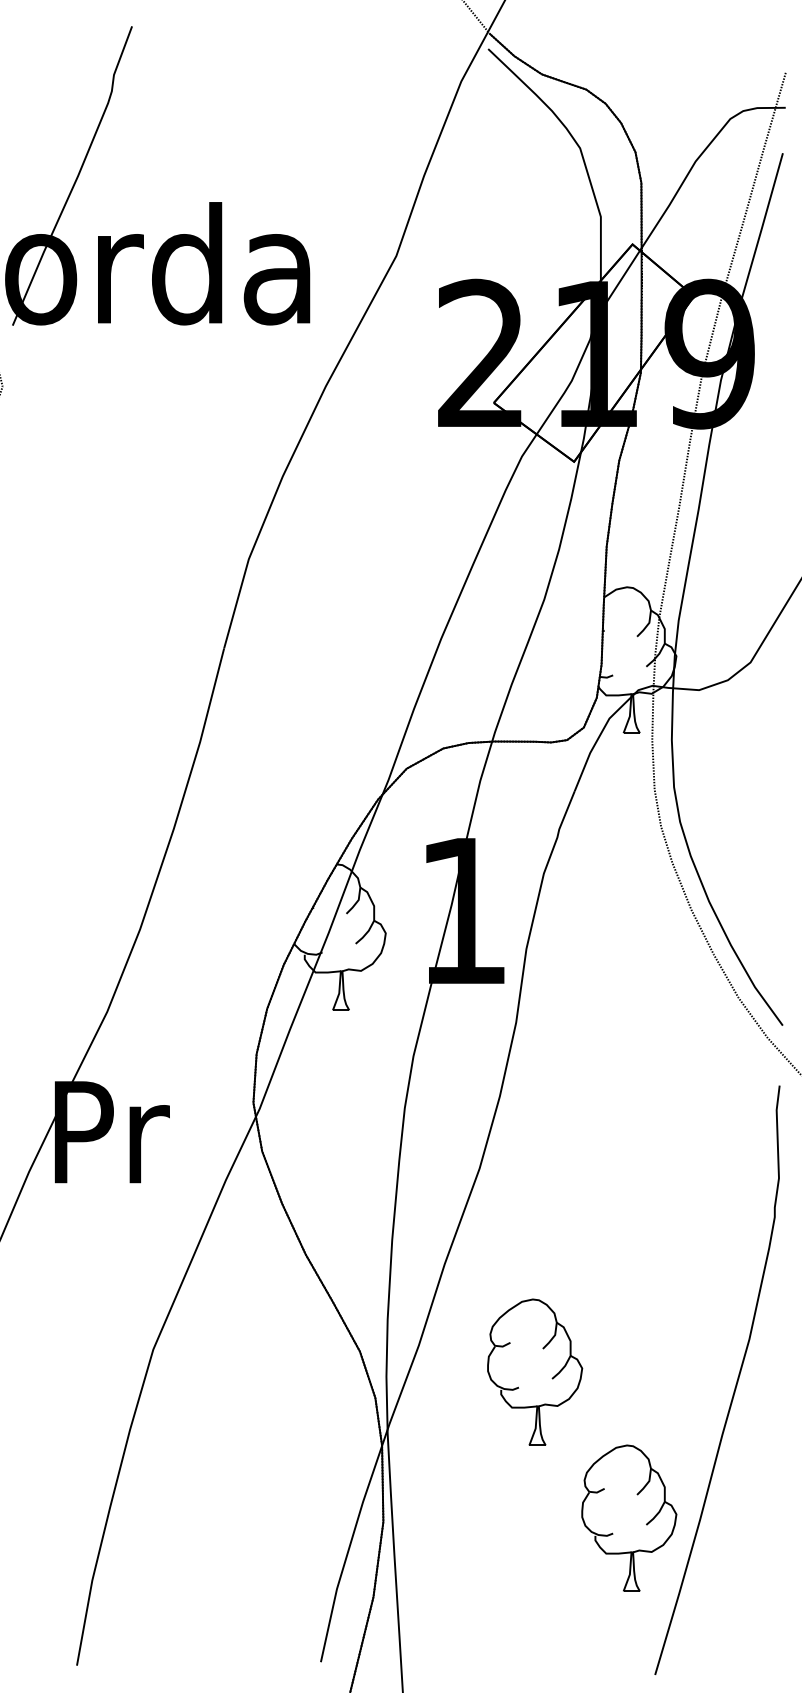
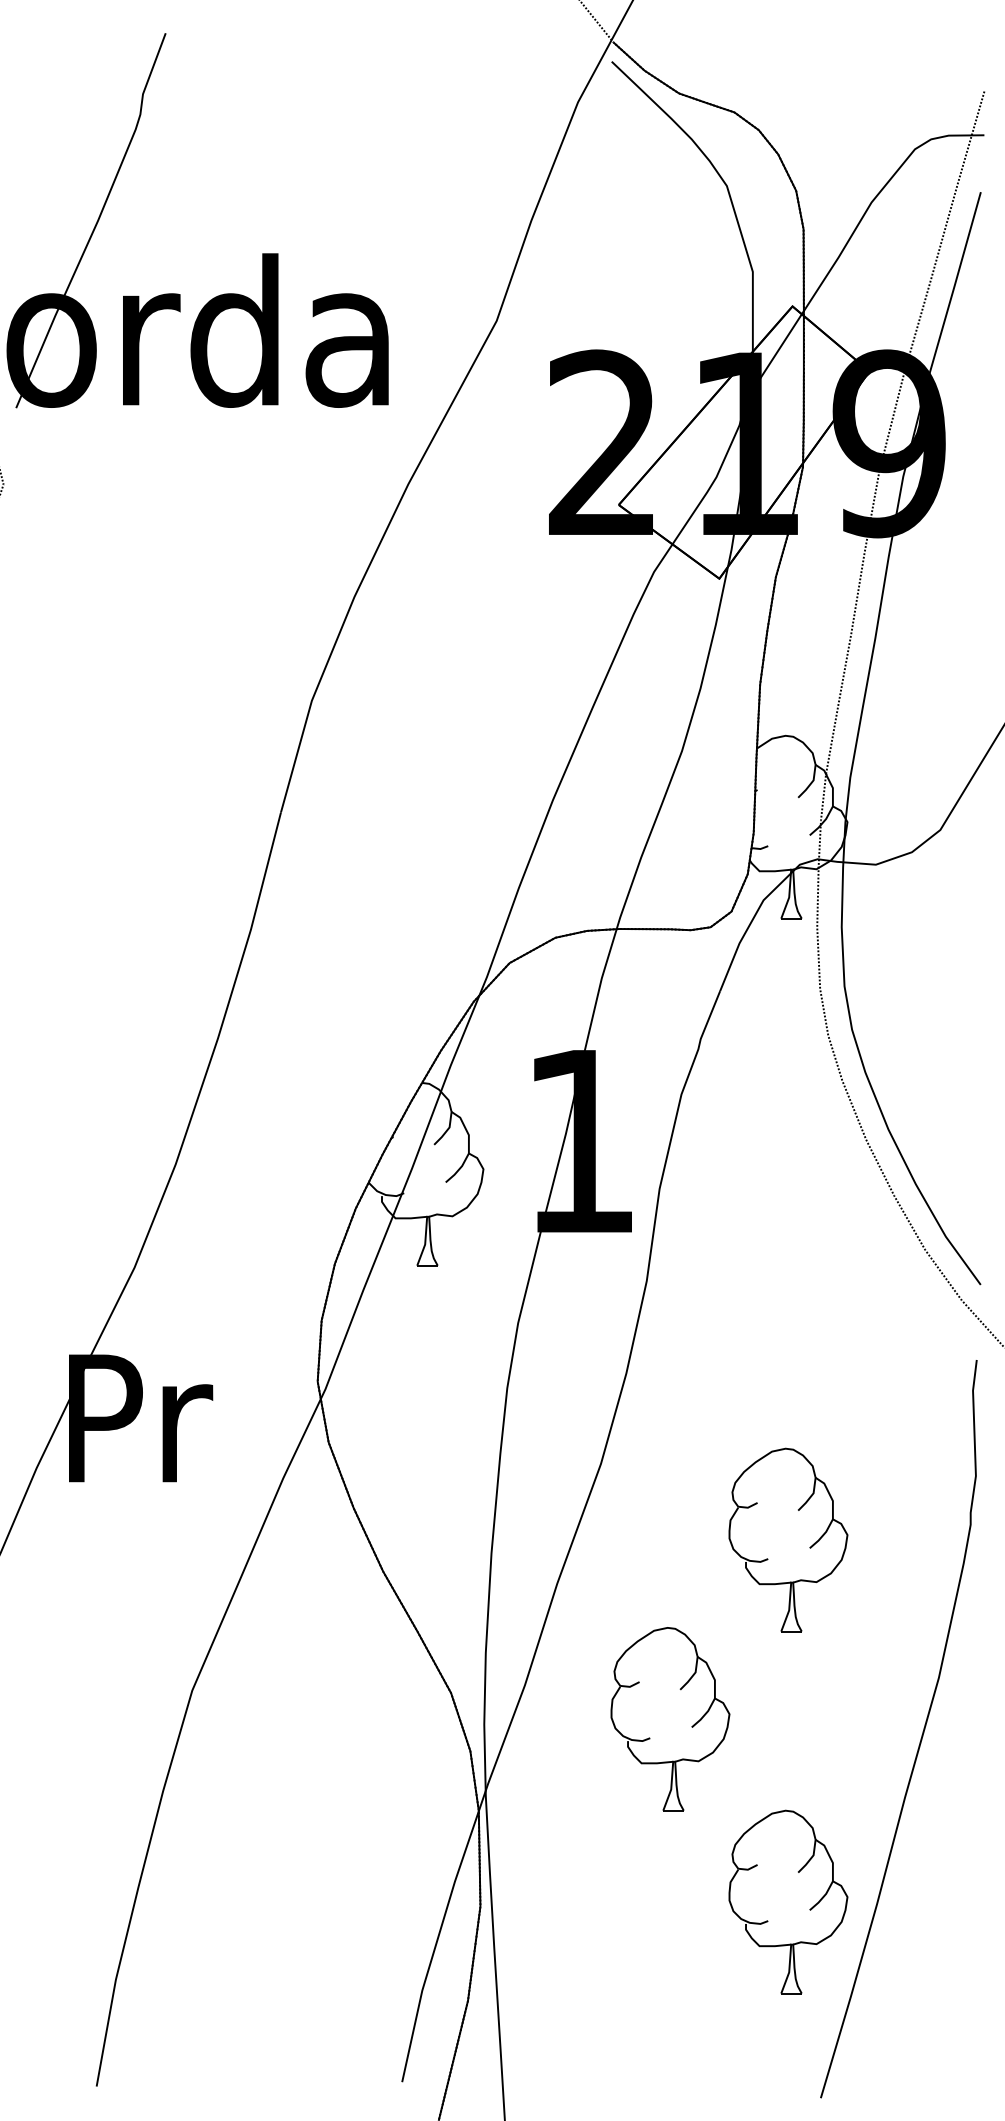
part: (646, 1235) -> (809, 1547), added

